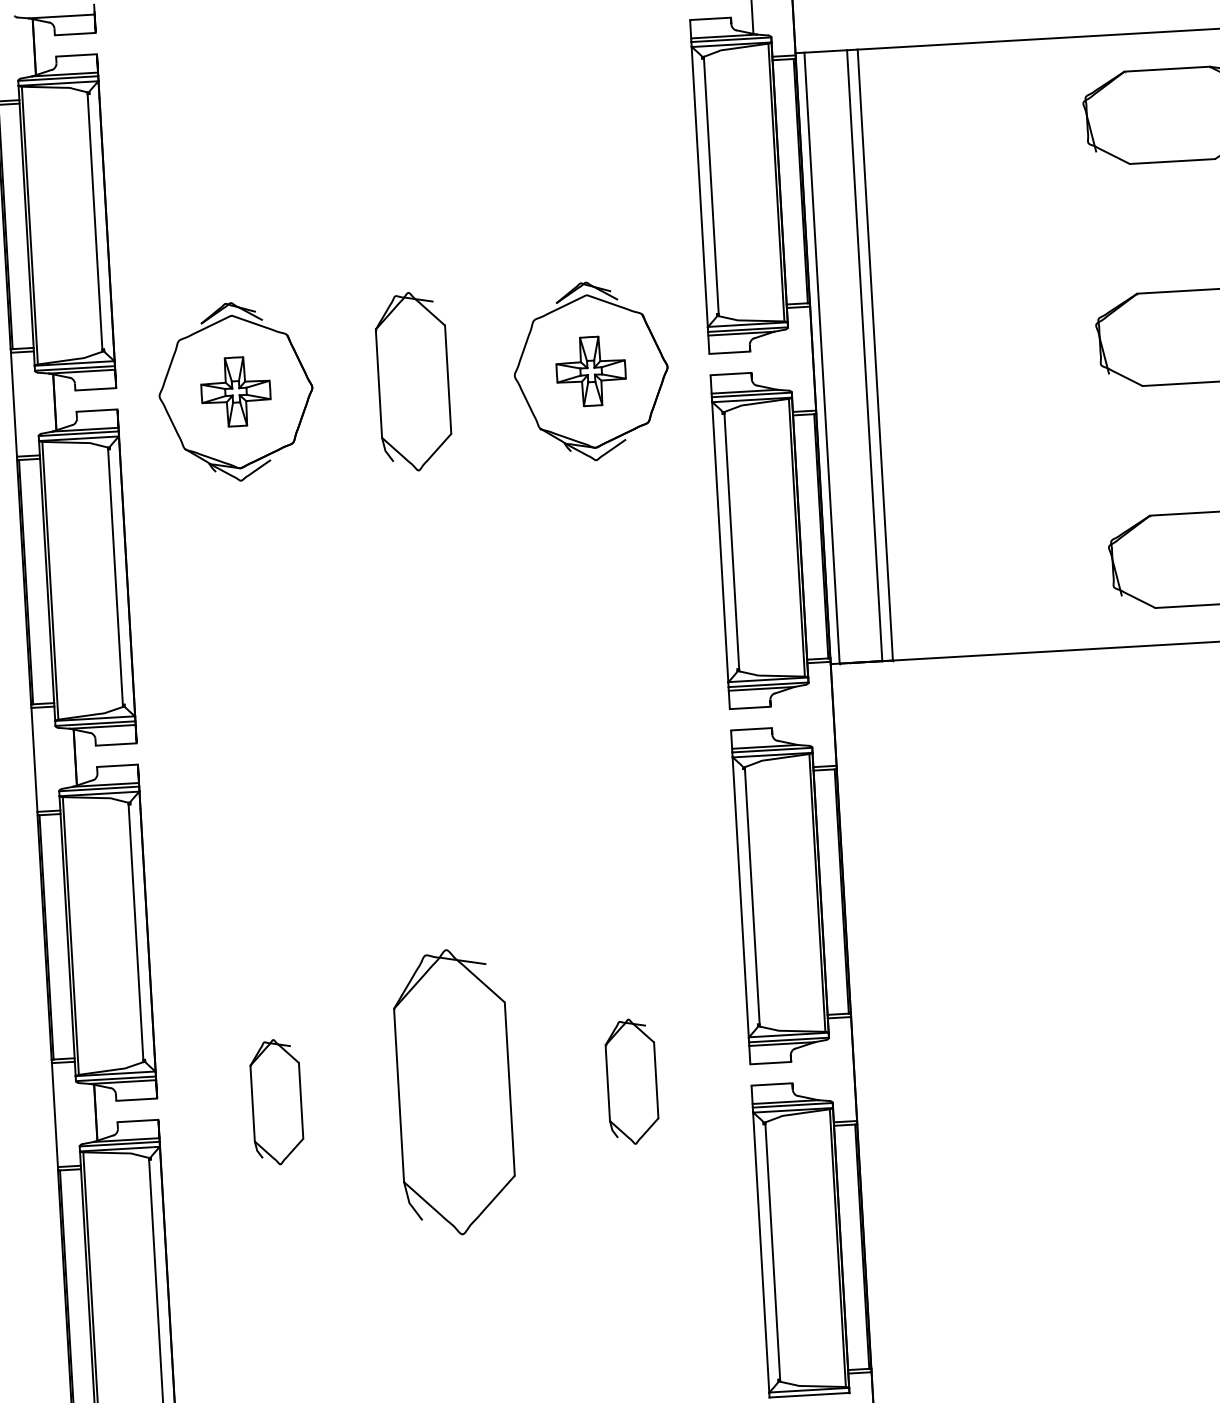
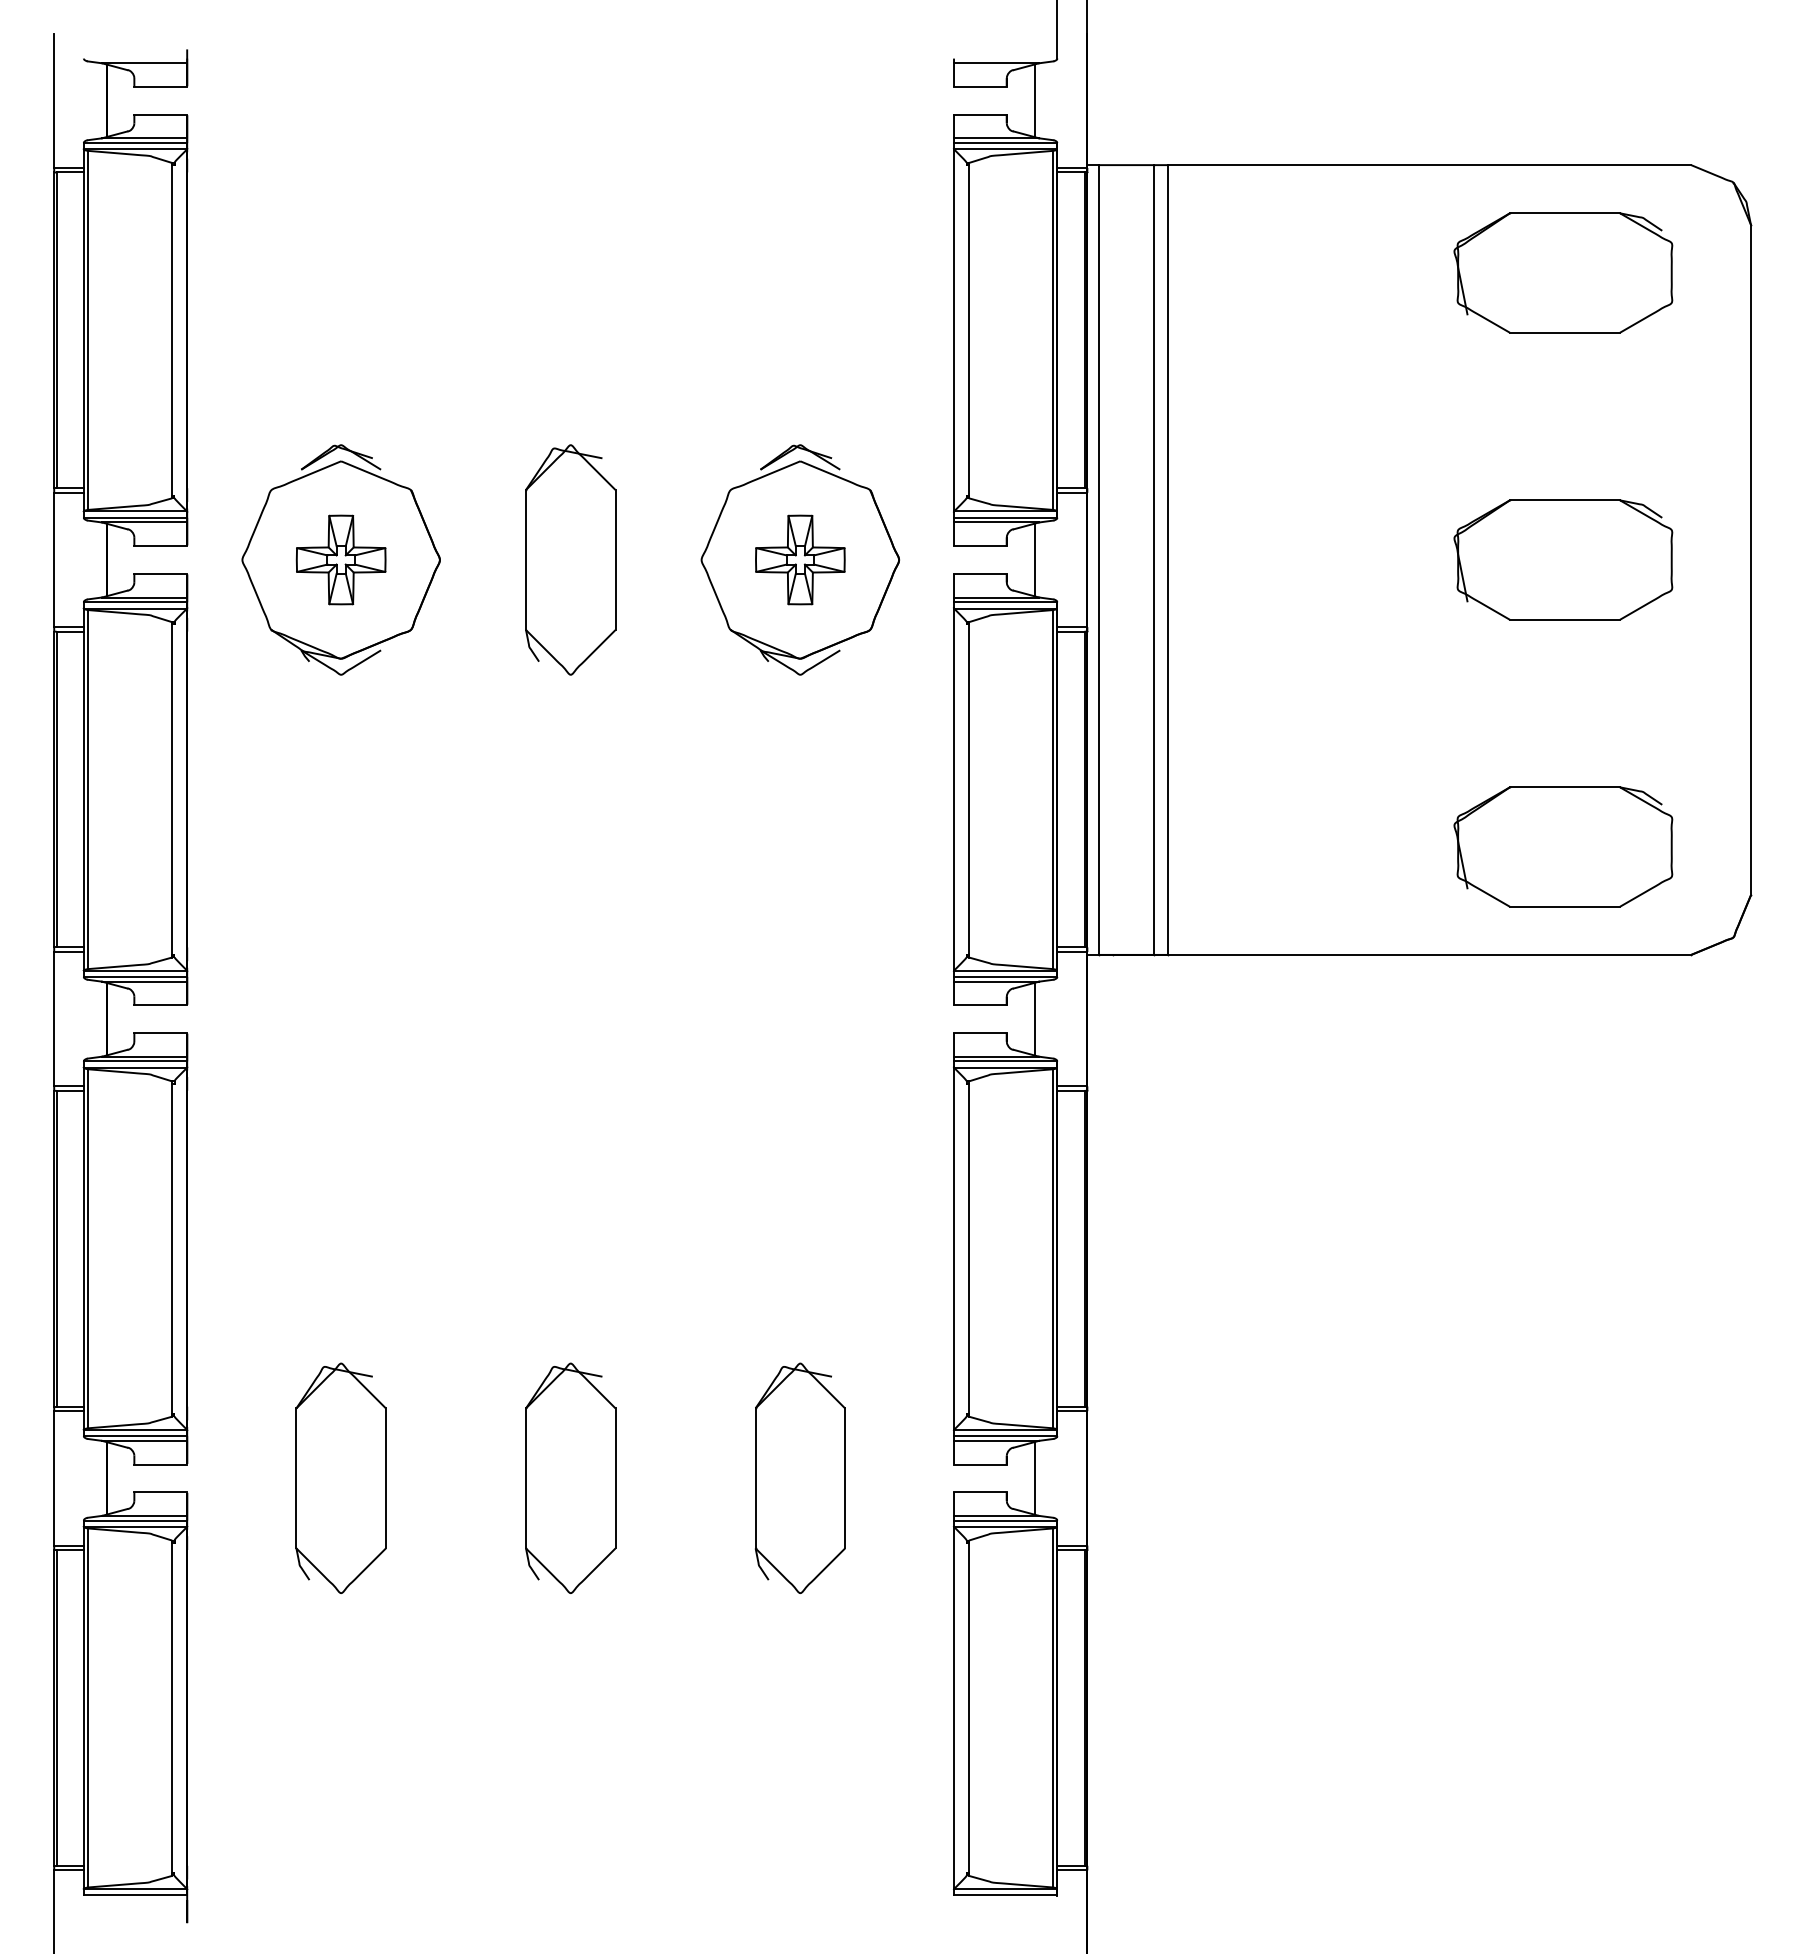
line: (772, 360) -> (1034, 559), added
line: (792, 716) -> (1034, 1019), added
line: (813, 1071) -> (1034, 1478), added
part: (631, 1081) -> (799, 1477), size x1.43
part: (454, 1091) -> (570, 1477), size x0.62
part: (276, 1101) -> (340, 1477), size x1.43

